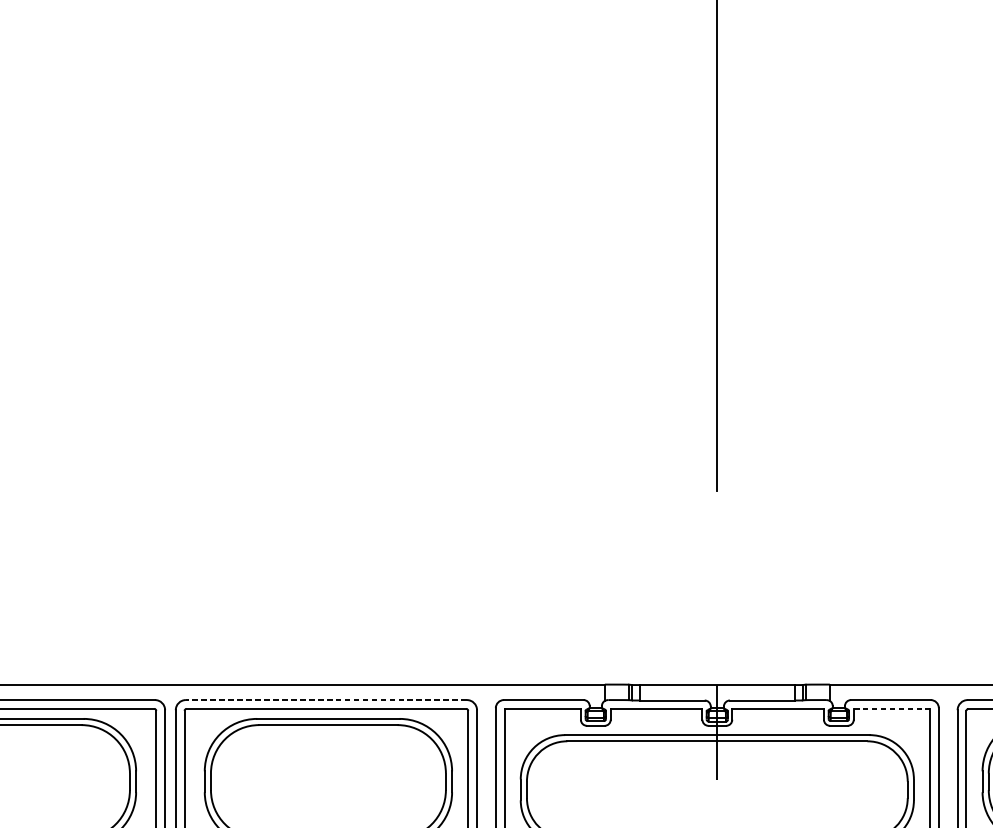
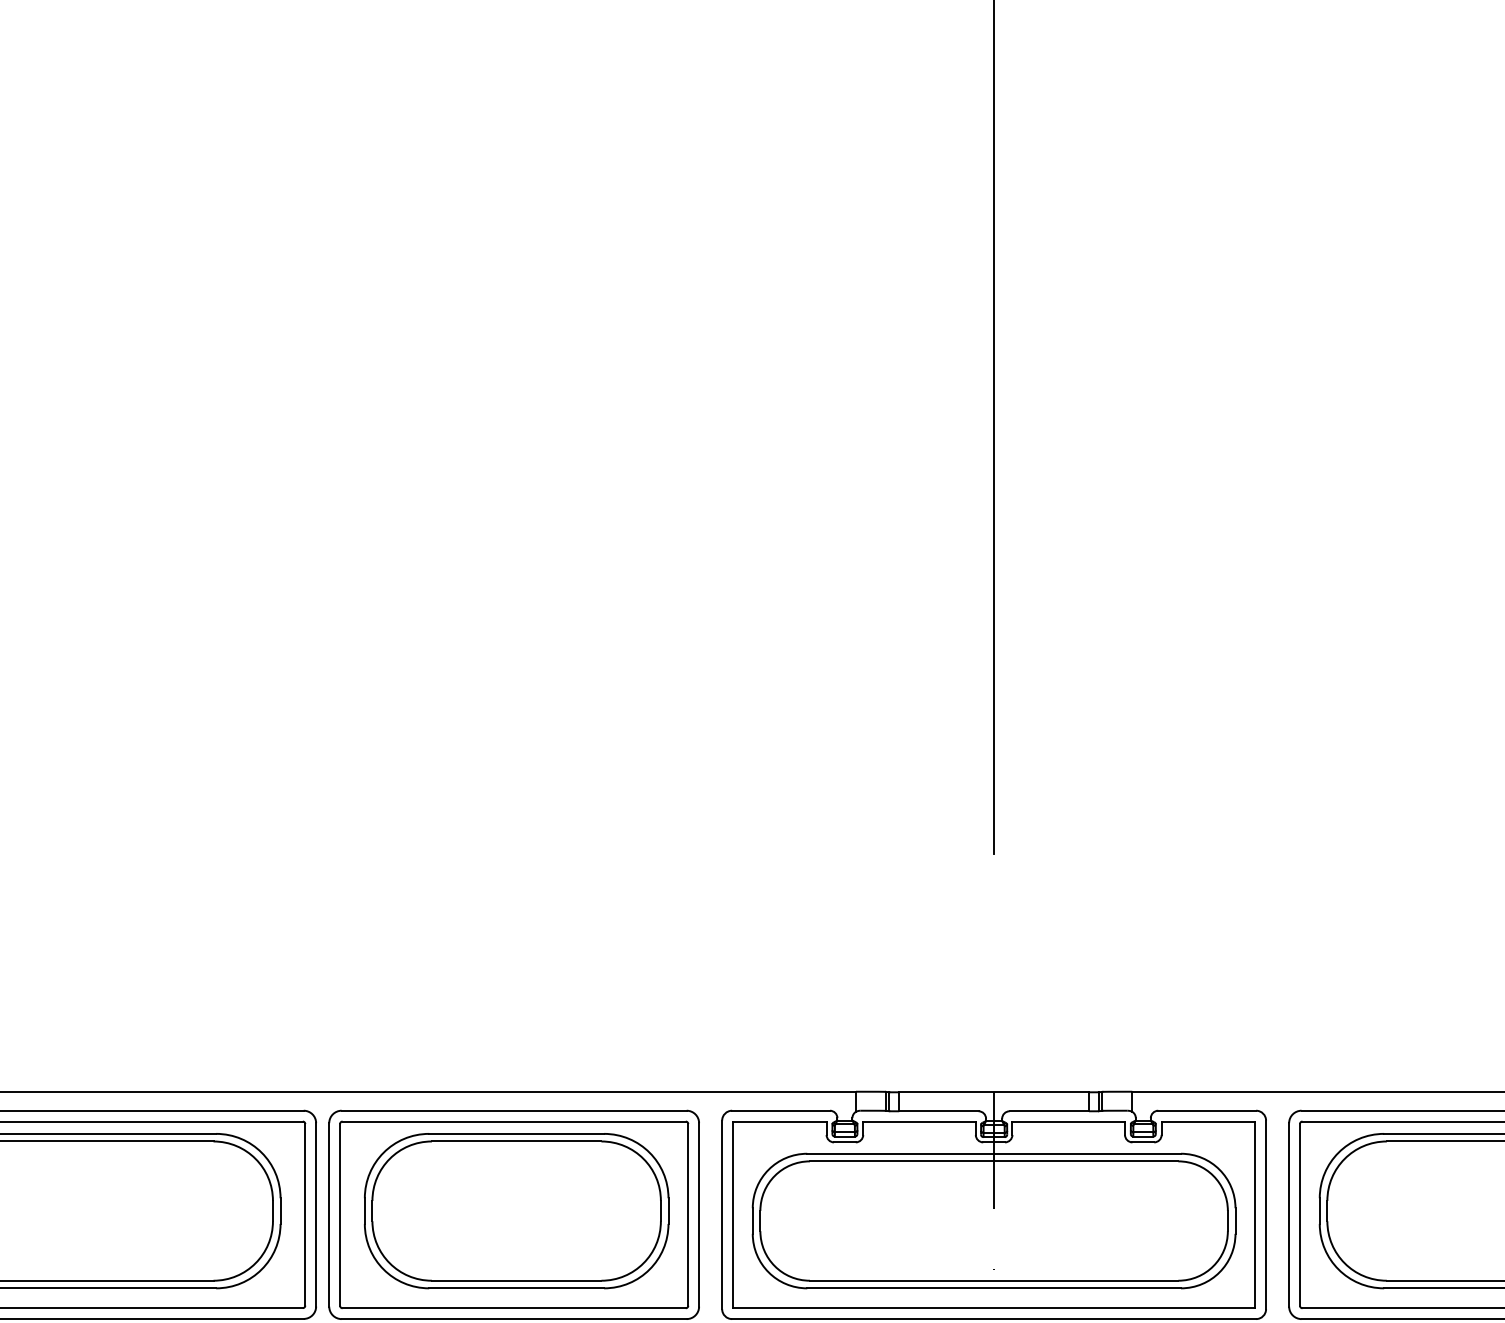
line: (325, 699) -> (513, 1110), dashed -> solid
line: (891, 708) -> (1208, 1121), dashed -> solid

